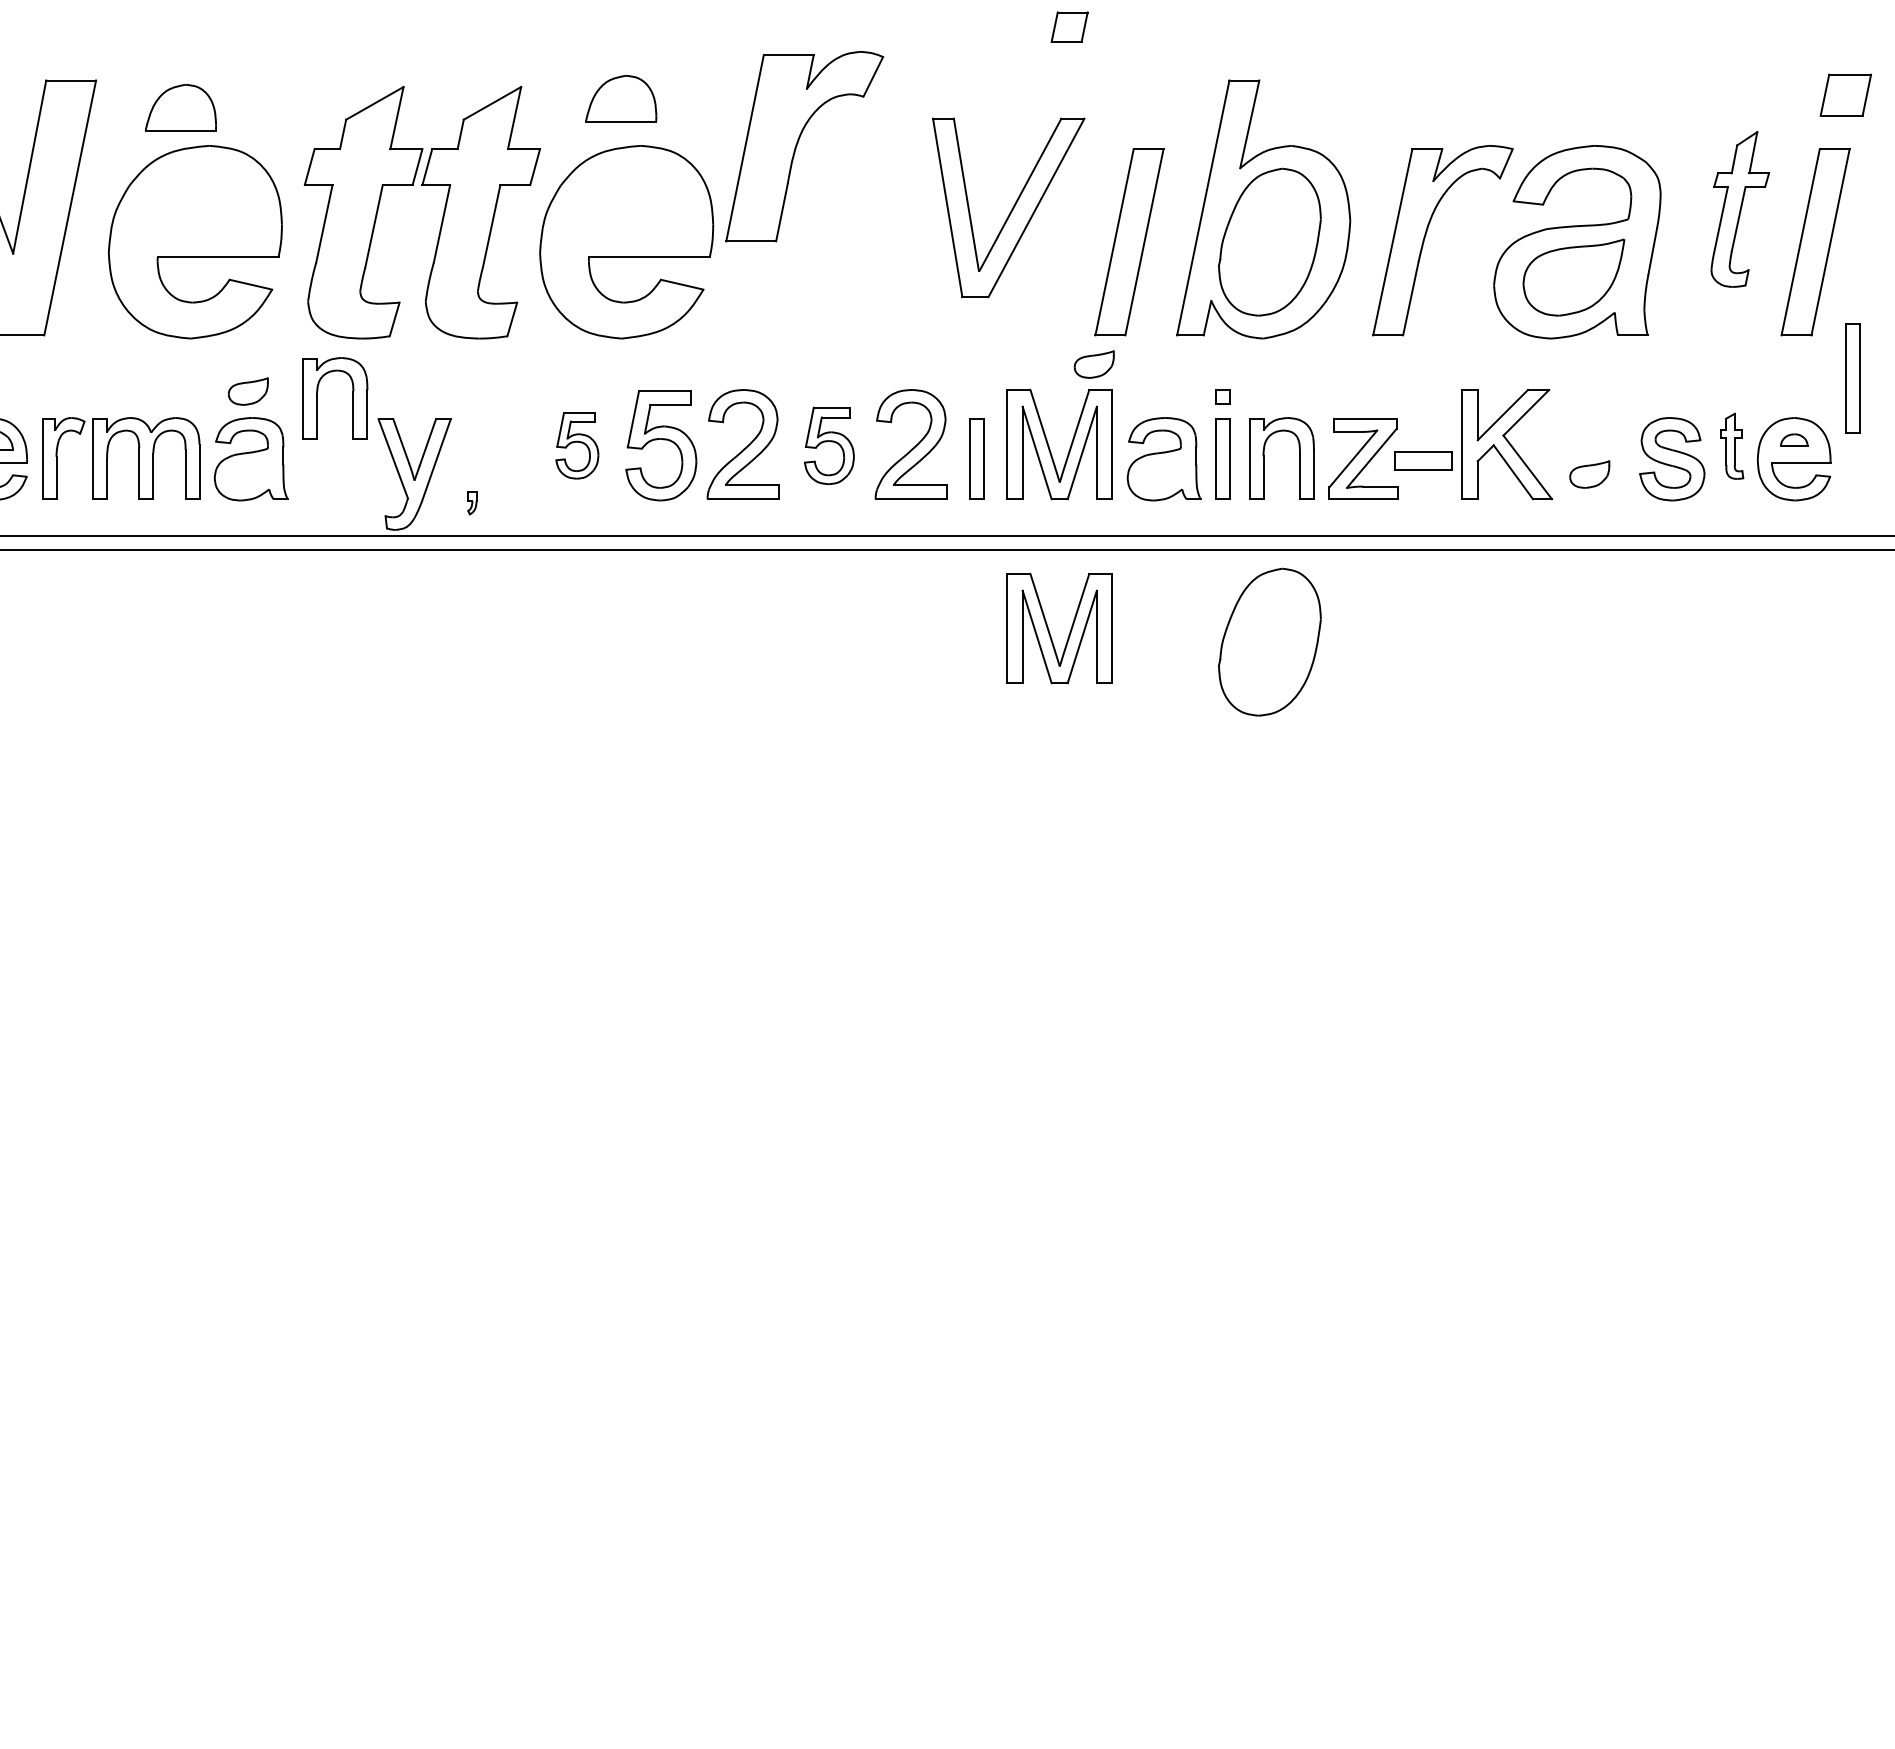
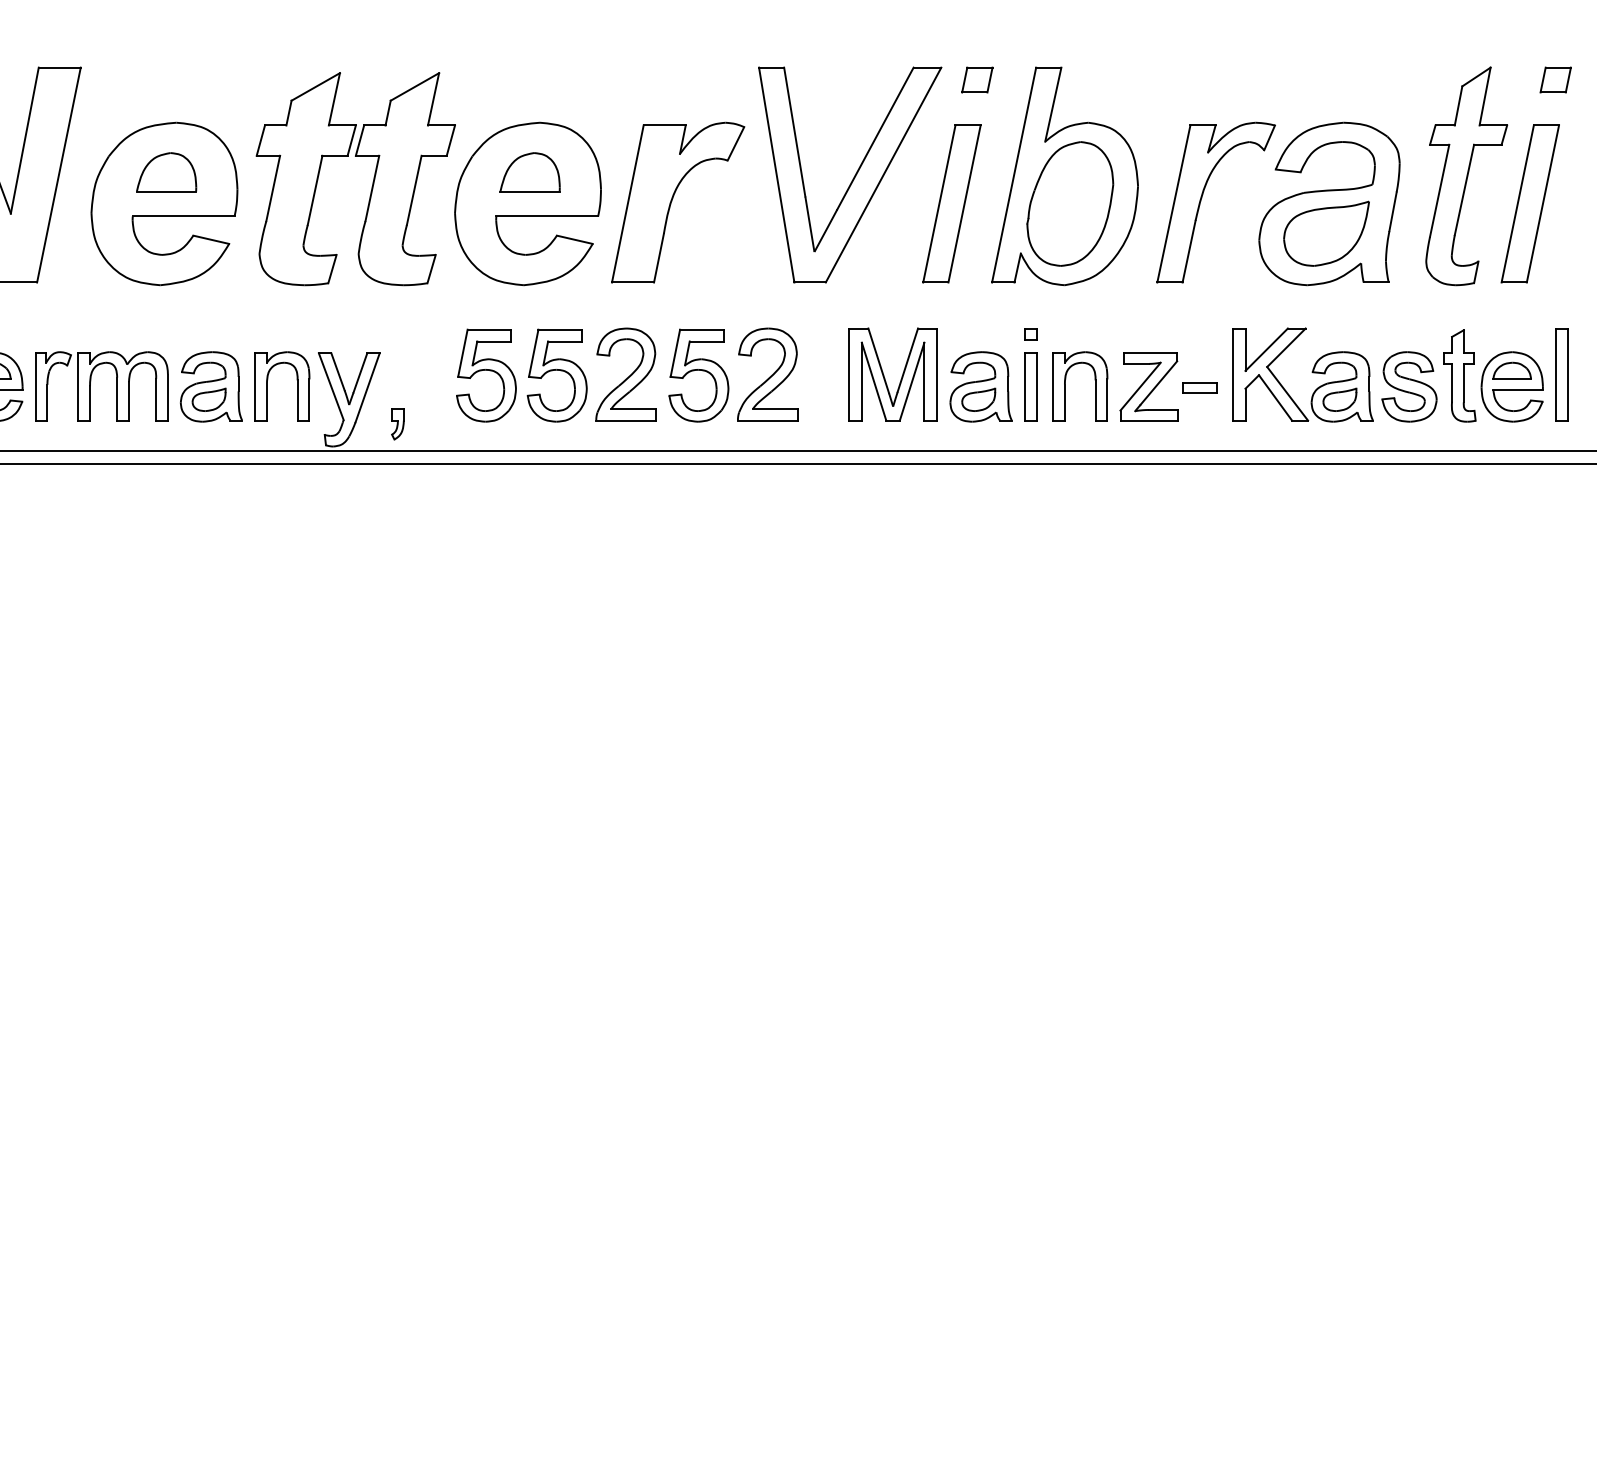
part: (1069, 26) -> (977, 79), moved
part: (1845, 94) -> (1555, 79), size x0.71
part: (621, 98) -> (530, 172), moved
part: (180, 107) -> (166, 172), moved
part: (798, 143) -> (672, 200), moved
part: (1008, 207) -> (849, 174), size x1.43
part: (1740, 209) -> (1466, 176), size x1.67
part: (1093, 364) -> (978, 399), moved
part: (1852, 378) -> (1561, 374), moved
part: (247, 391) -> (208, 399), moved
part: (352, 398) -> (296, 386), moved
part: (1794, 439) -> (1512, 370), size x1.67
part: (577, 445) -> (486, 375), size x1.67
part: (829, 445) -> (699, 375), size x1.43
part: (1731, 446) -> (1459, 376), size x1.67
part: (976, 458) -> (822, 386), removed
part: (1592, 459) -> (1342, 387), added
part: (1423, 460) -> (1199, 387), size x0.71
part: (472, 503) -> (398, 424), size x1.67
part: (1049, 629) -> (884, 530), removed
part: (1269, 641) -> (1069, 540), removed

